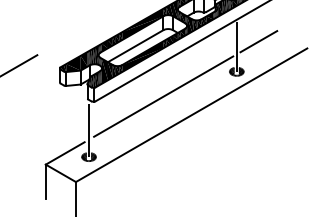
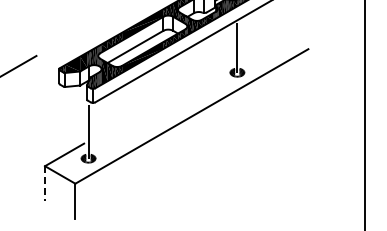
line: (258, 41) -> (259, 42), removed
line: (163, 96) -> (163, 97), removed
line: (46, 181) -> (45, 183), solid -> dashed

